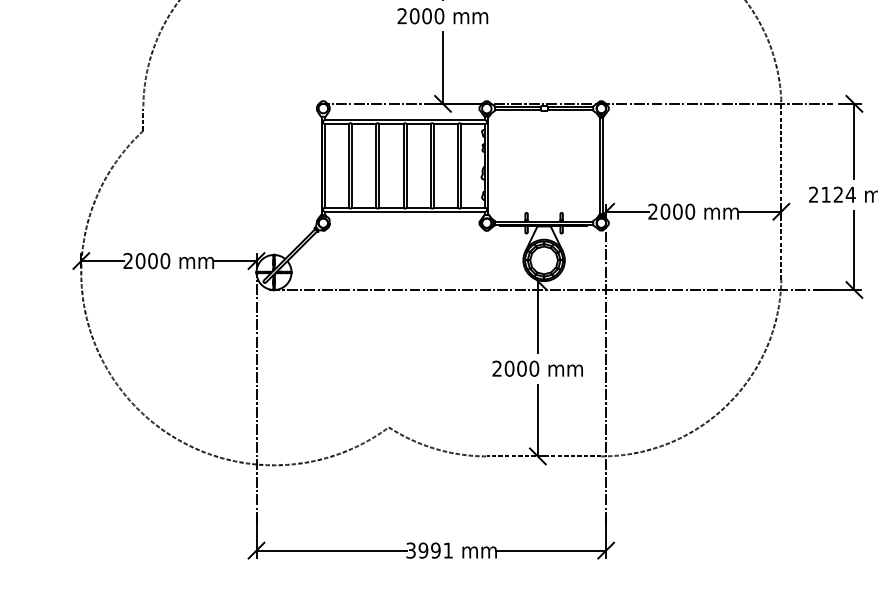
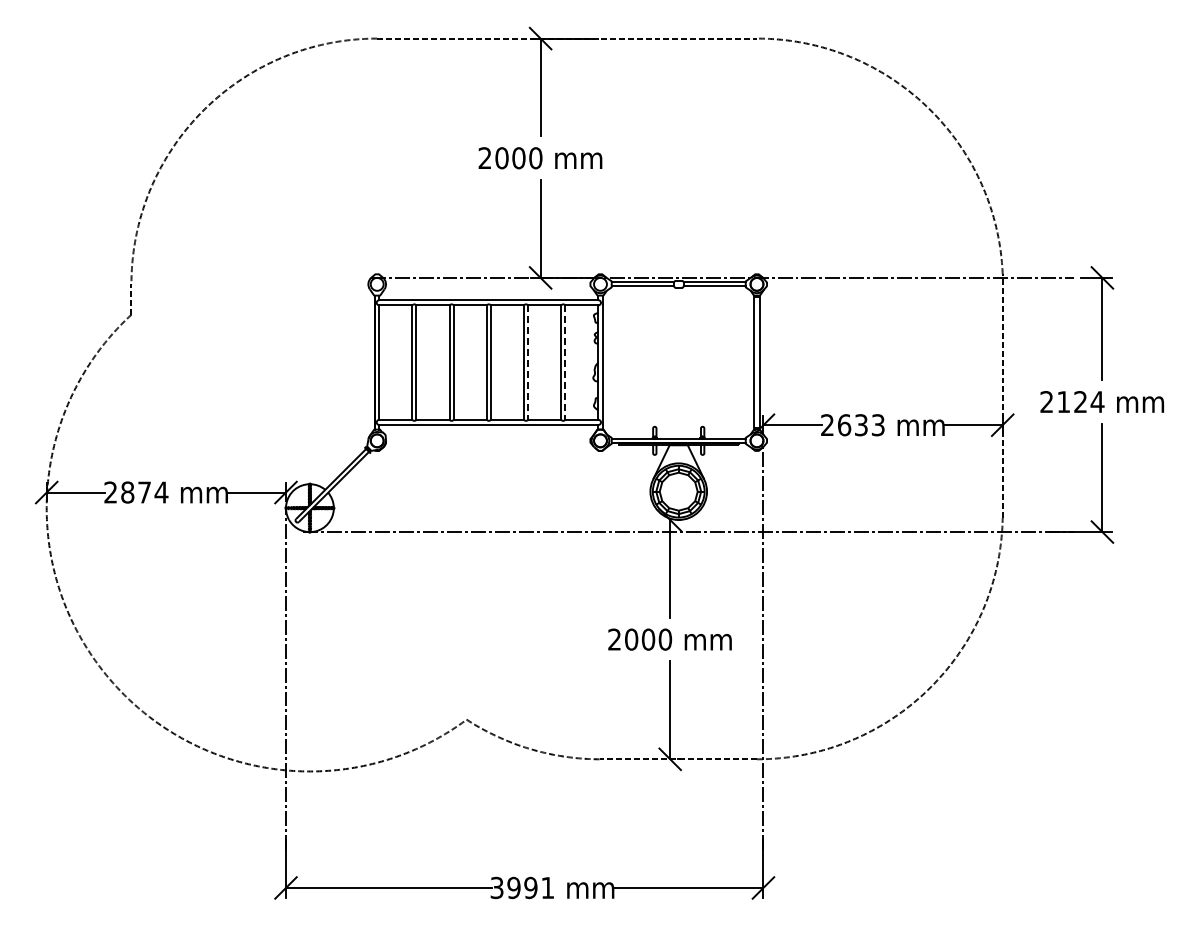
line: (434, 166) -> (528, 363), solid -> dashed
line: (461, 166) -> (565, 363), solid -> dashed
text: (677, 211) -> (860, 425), 2000 -> 2633
text: (152, 261) -> (144, 492), 2000 -> 2874

